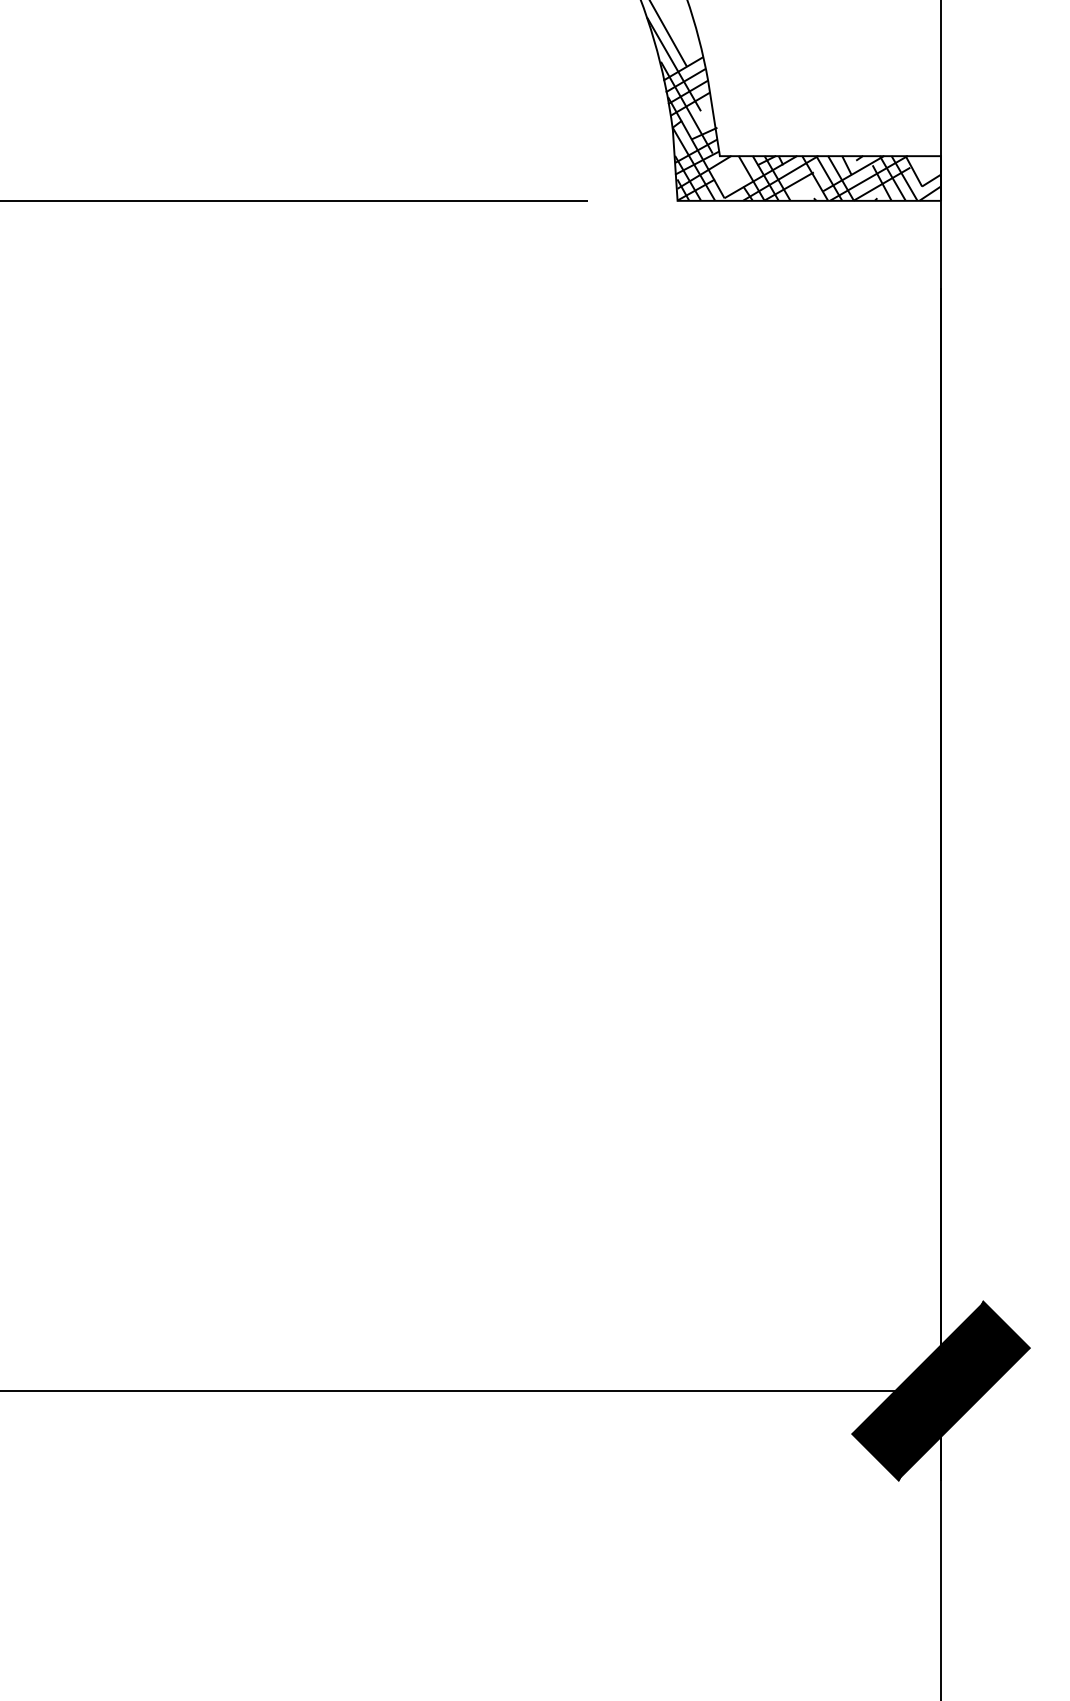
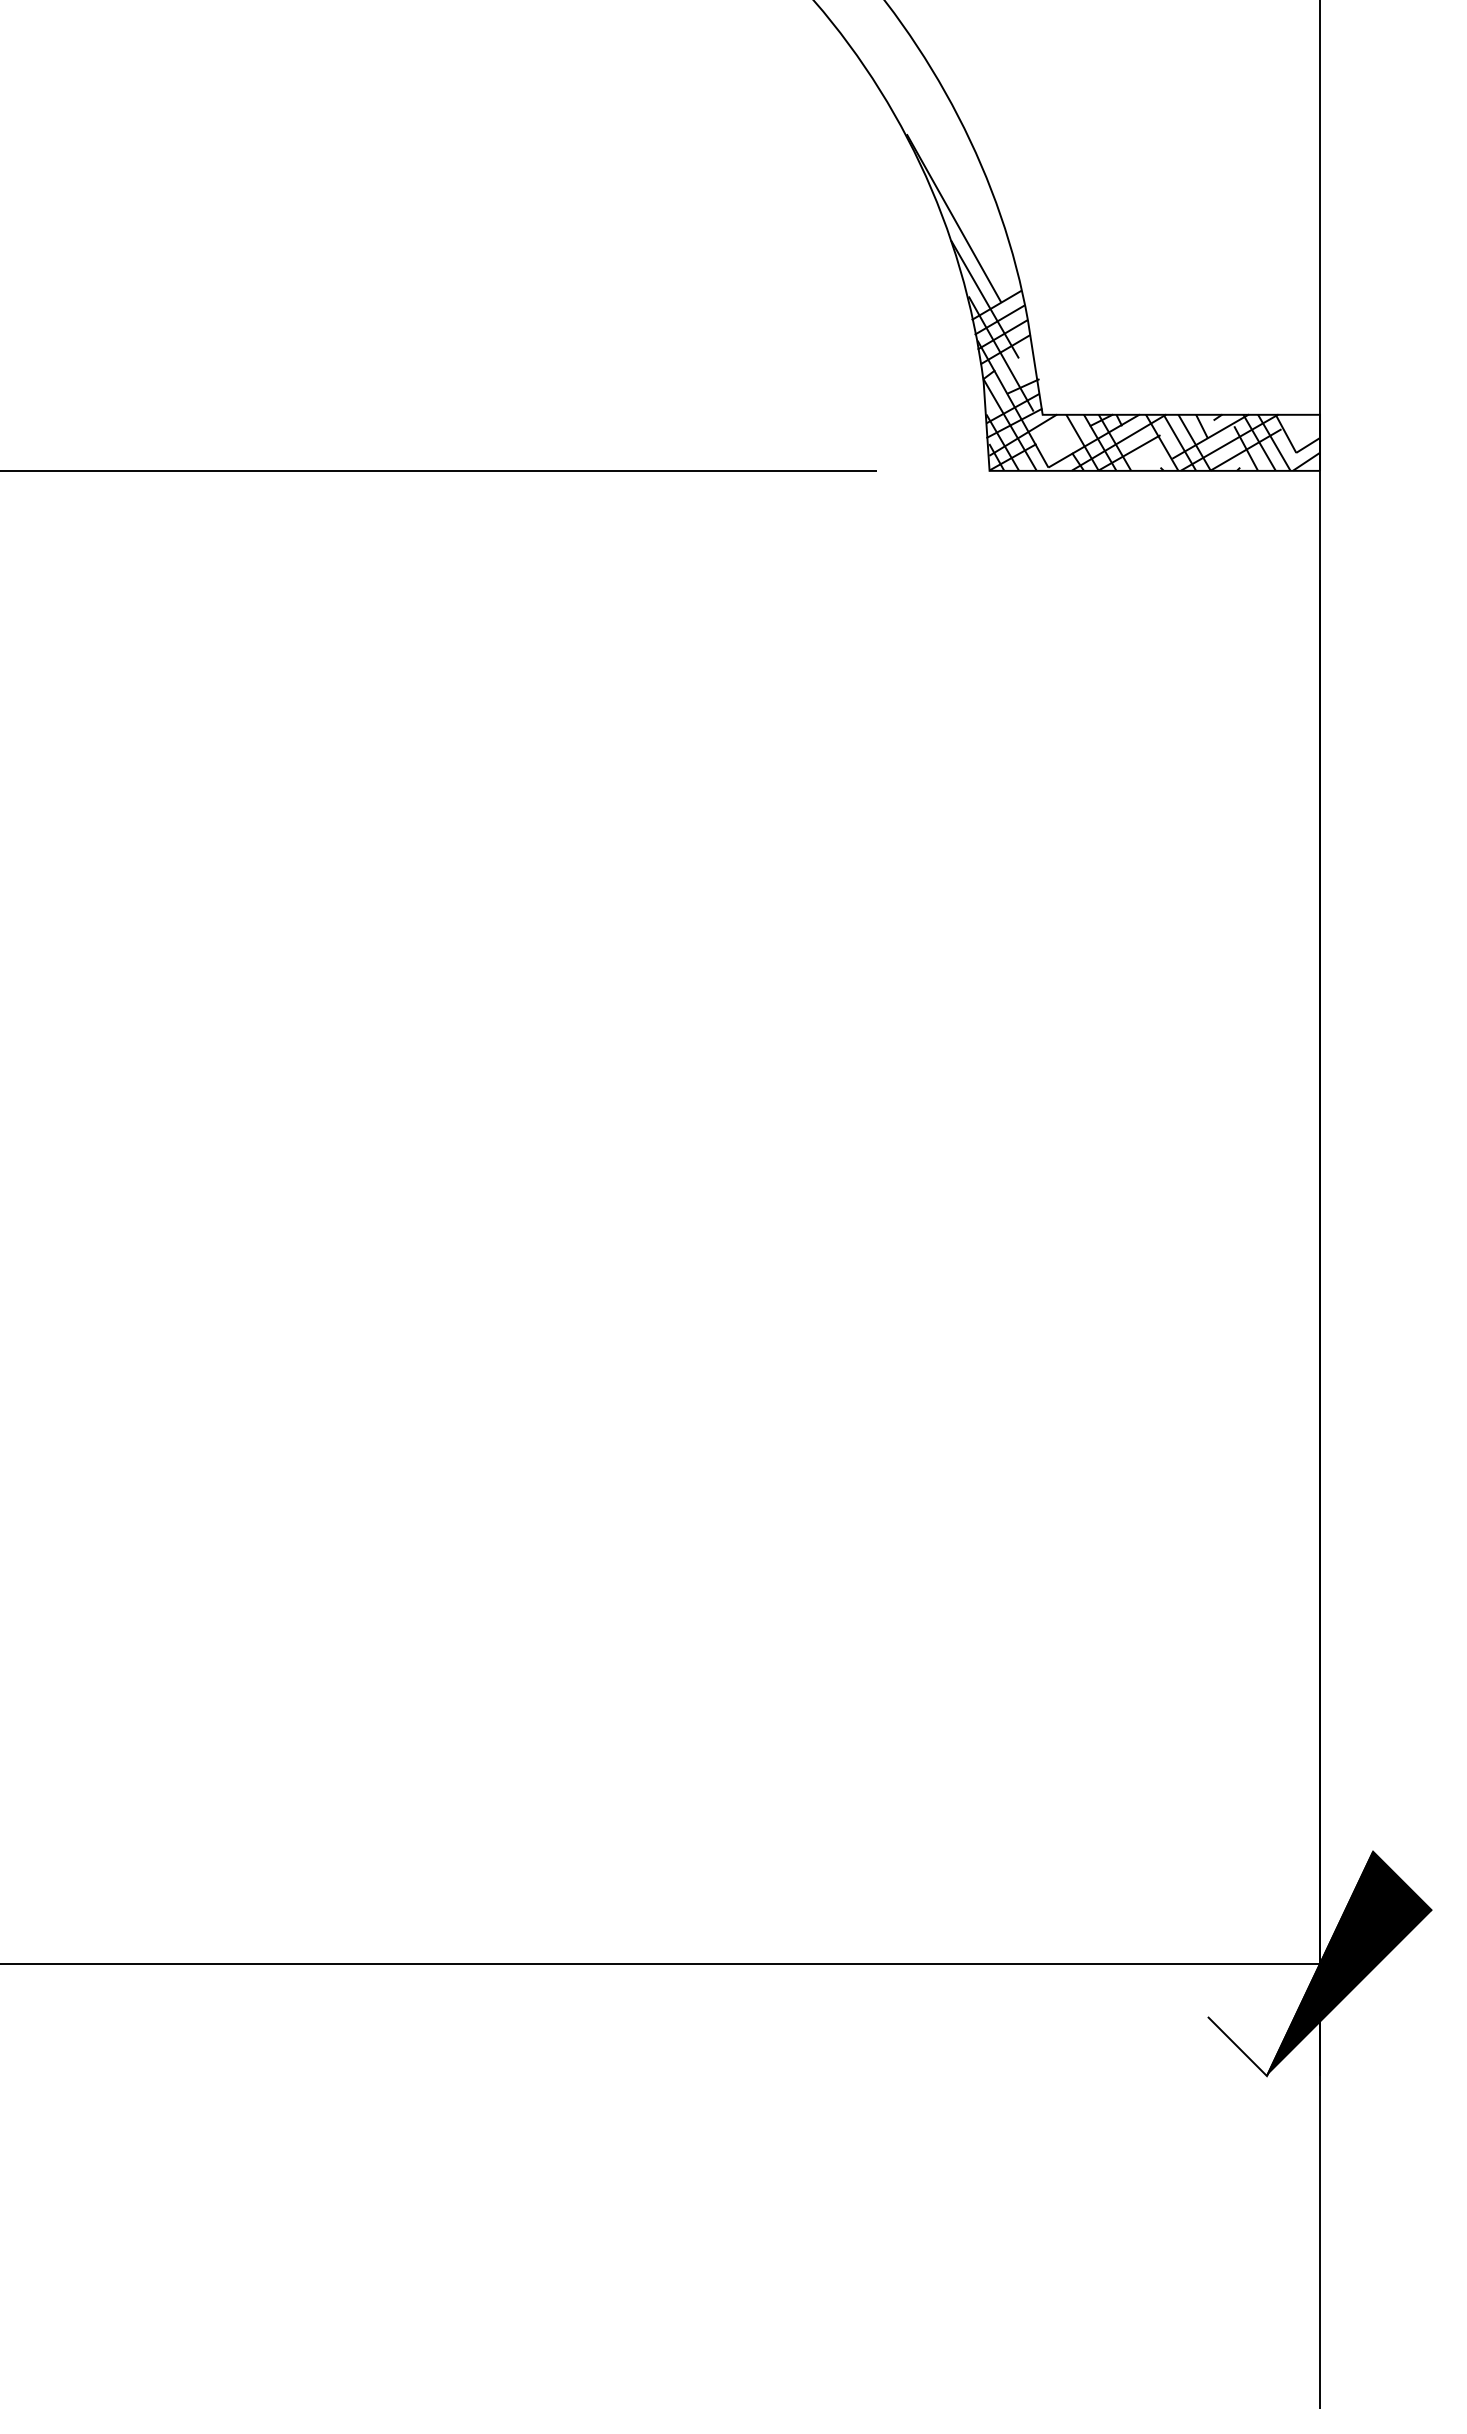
fill: (917, 1390) -> (1290, 1963), removed

